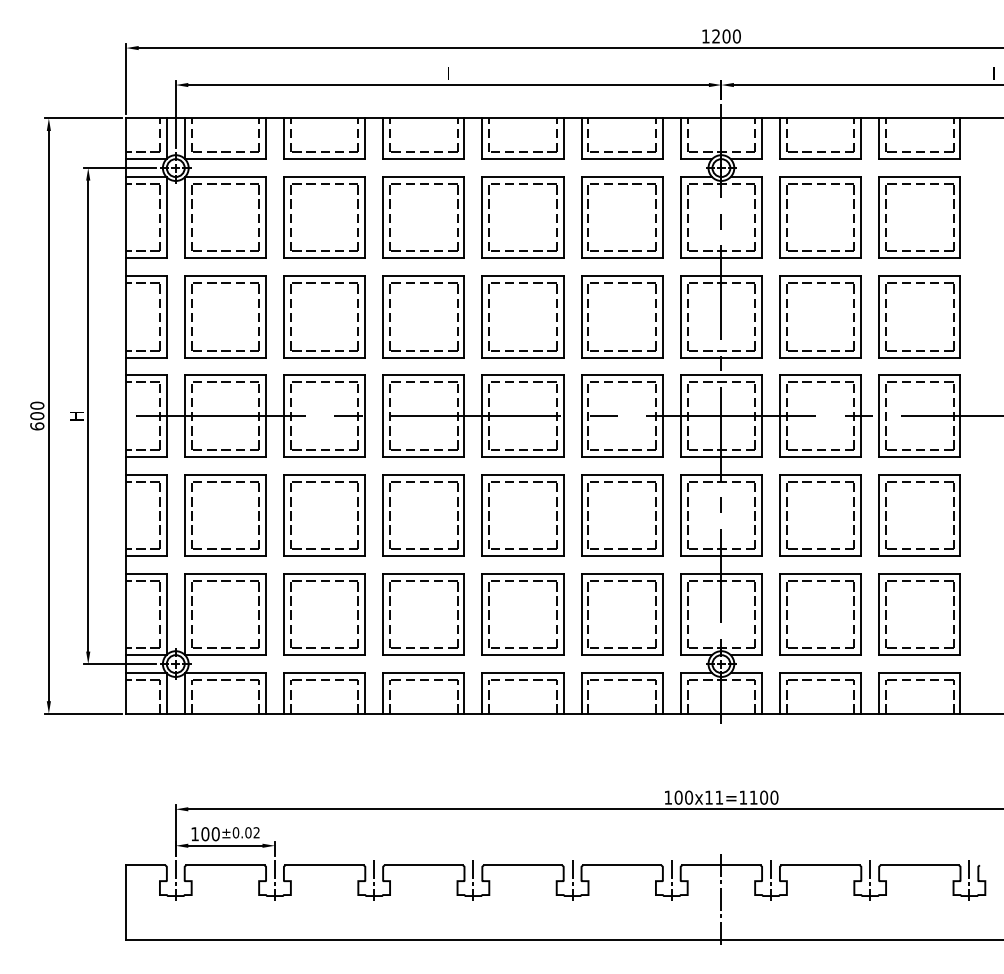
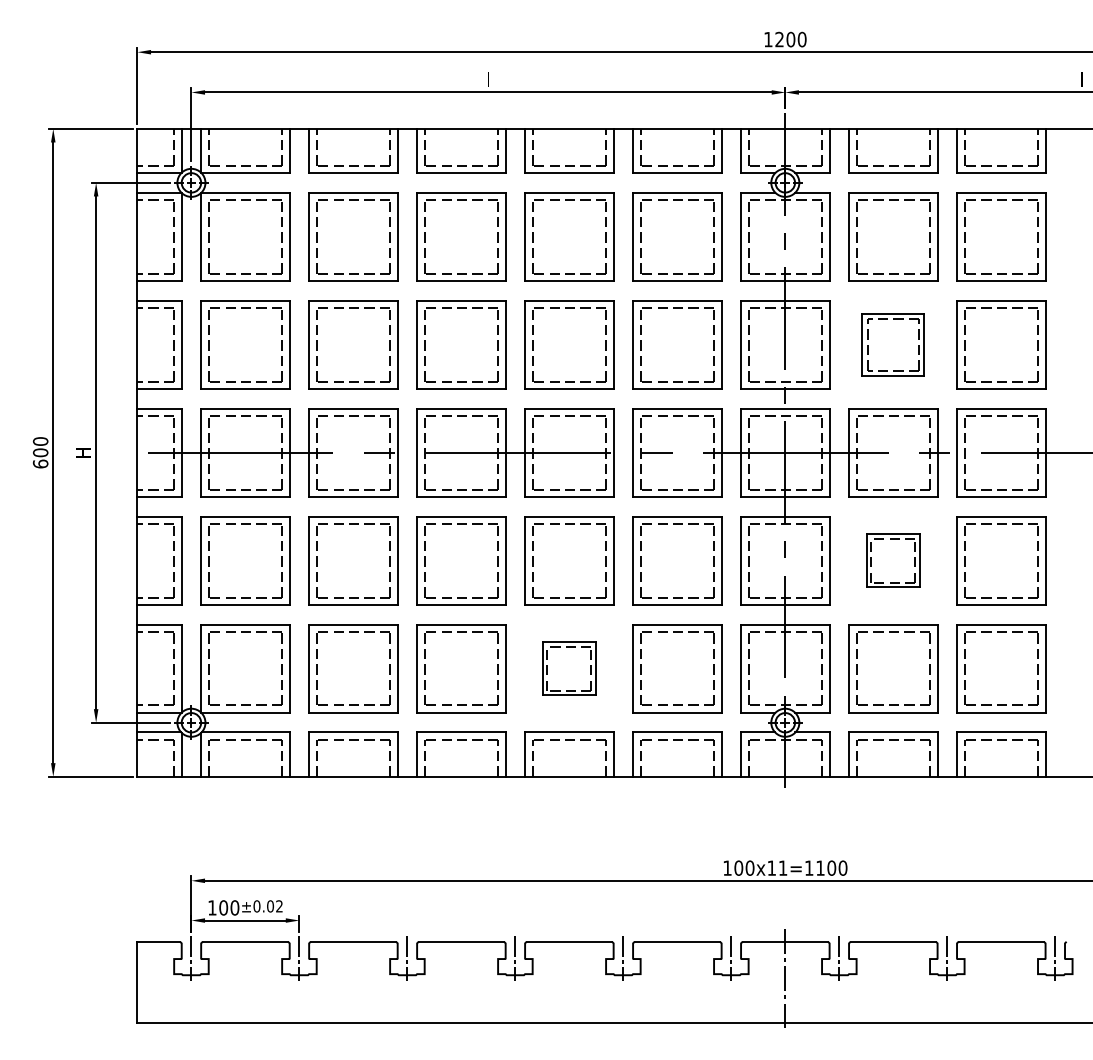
part: (820, 316) -> (893, 344), size x0.7
part: (820, 515) -> (893, 561), size x0.6
part: (522, 614) -> (568, 668), size x0.6

